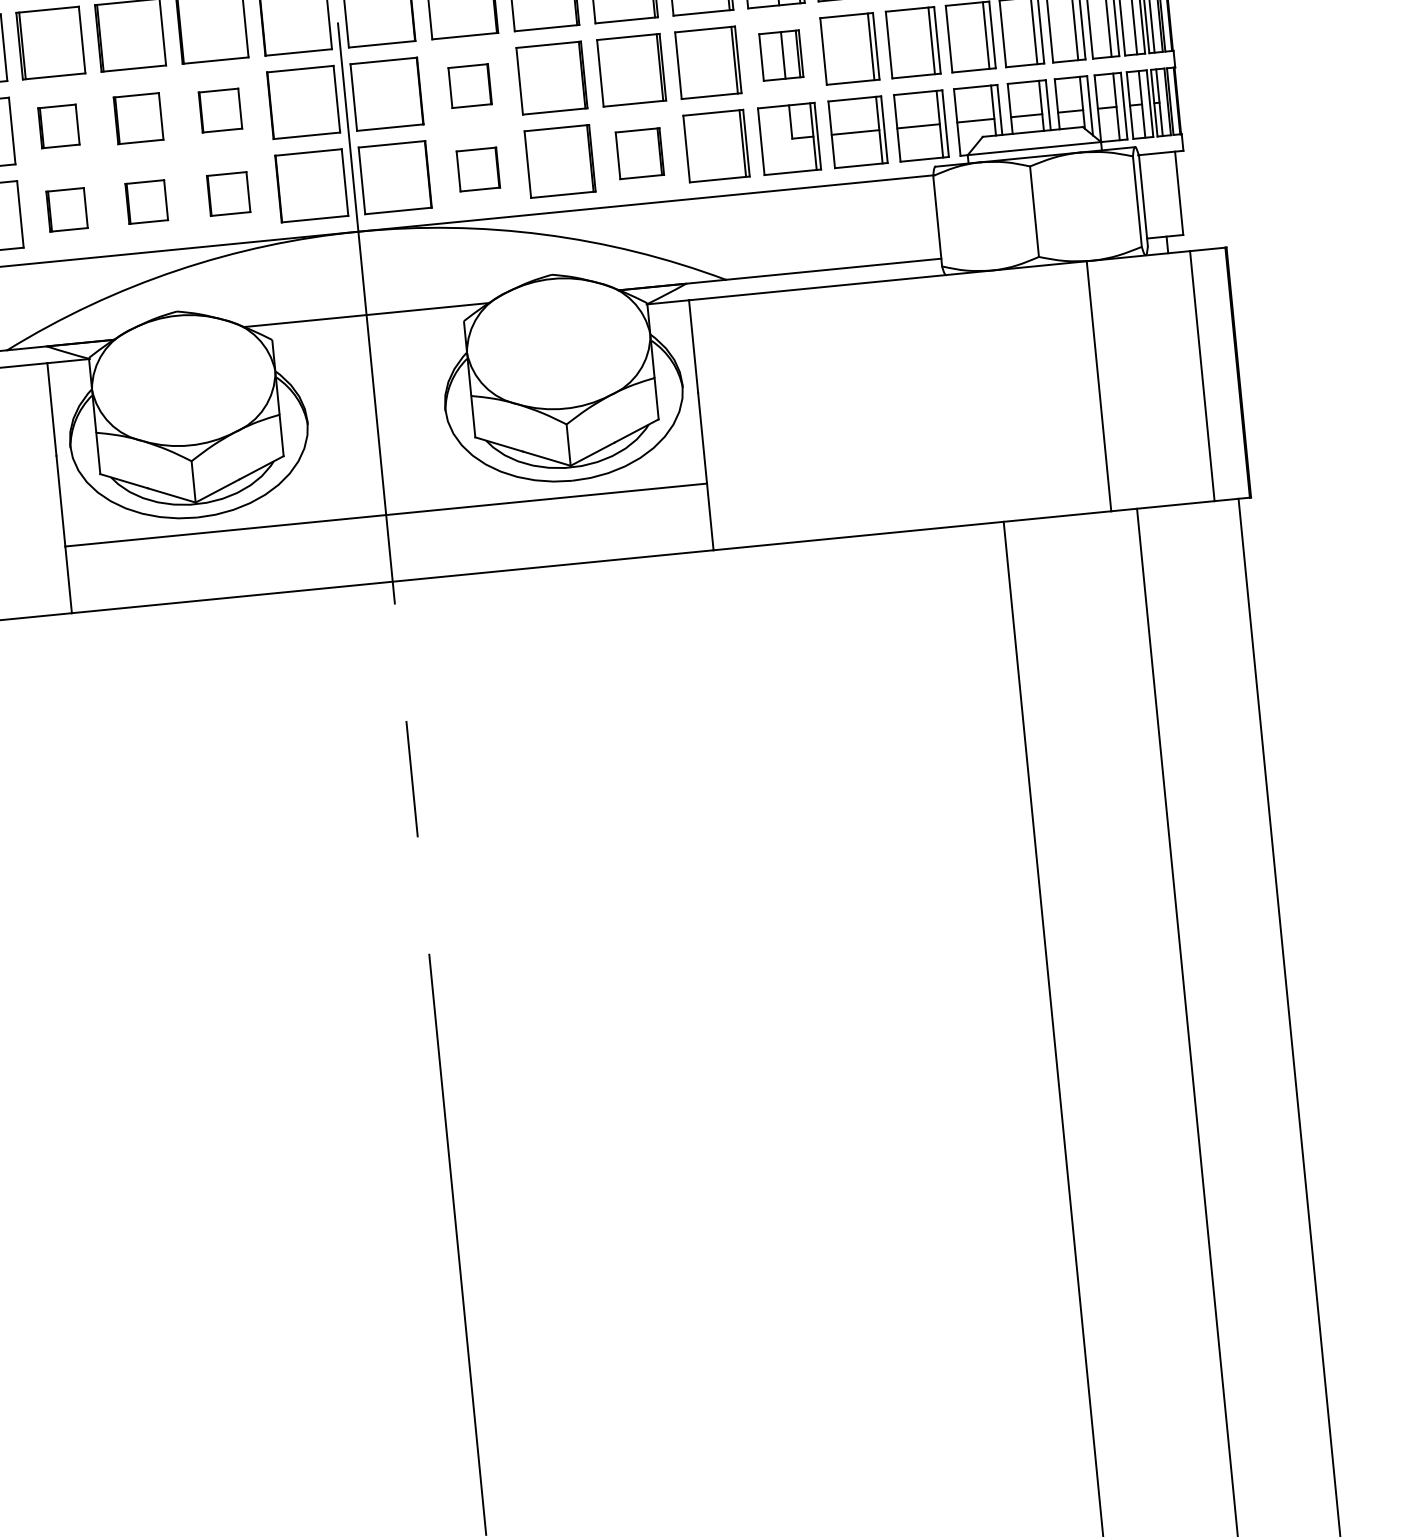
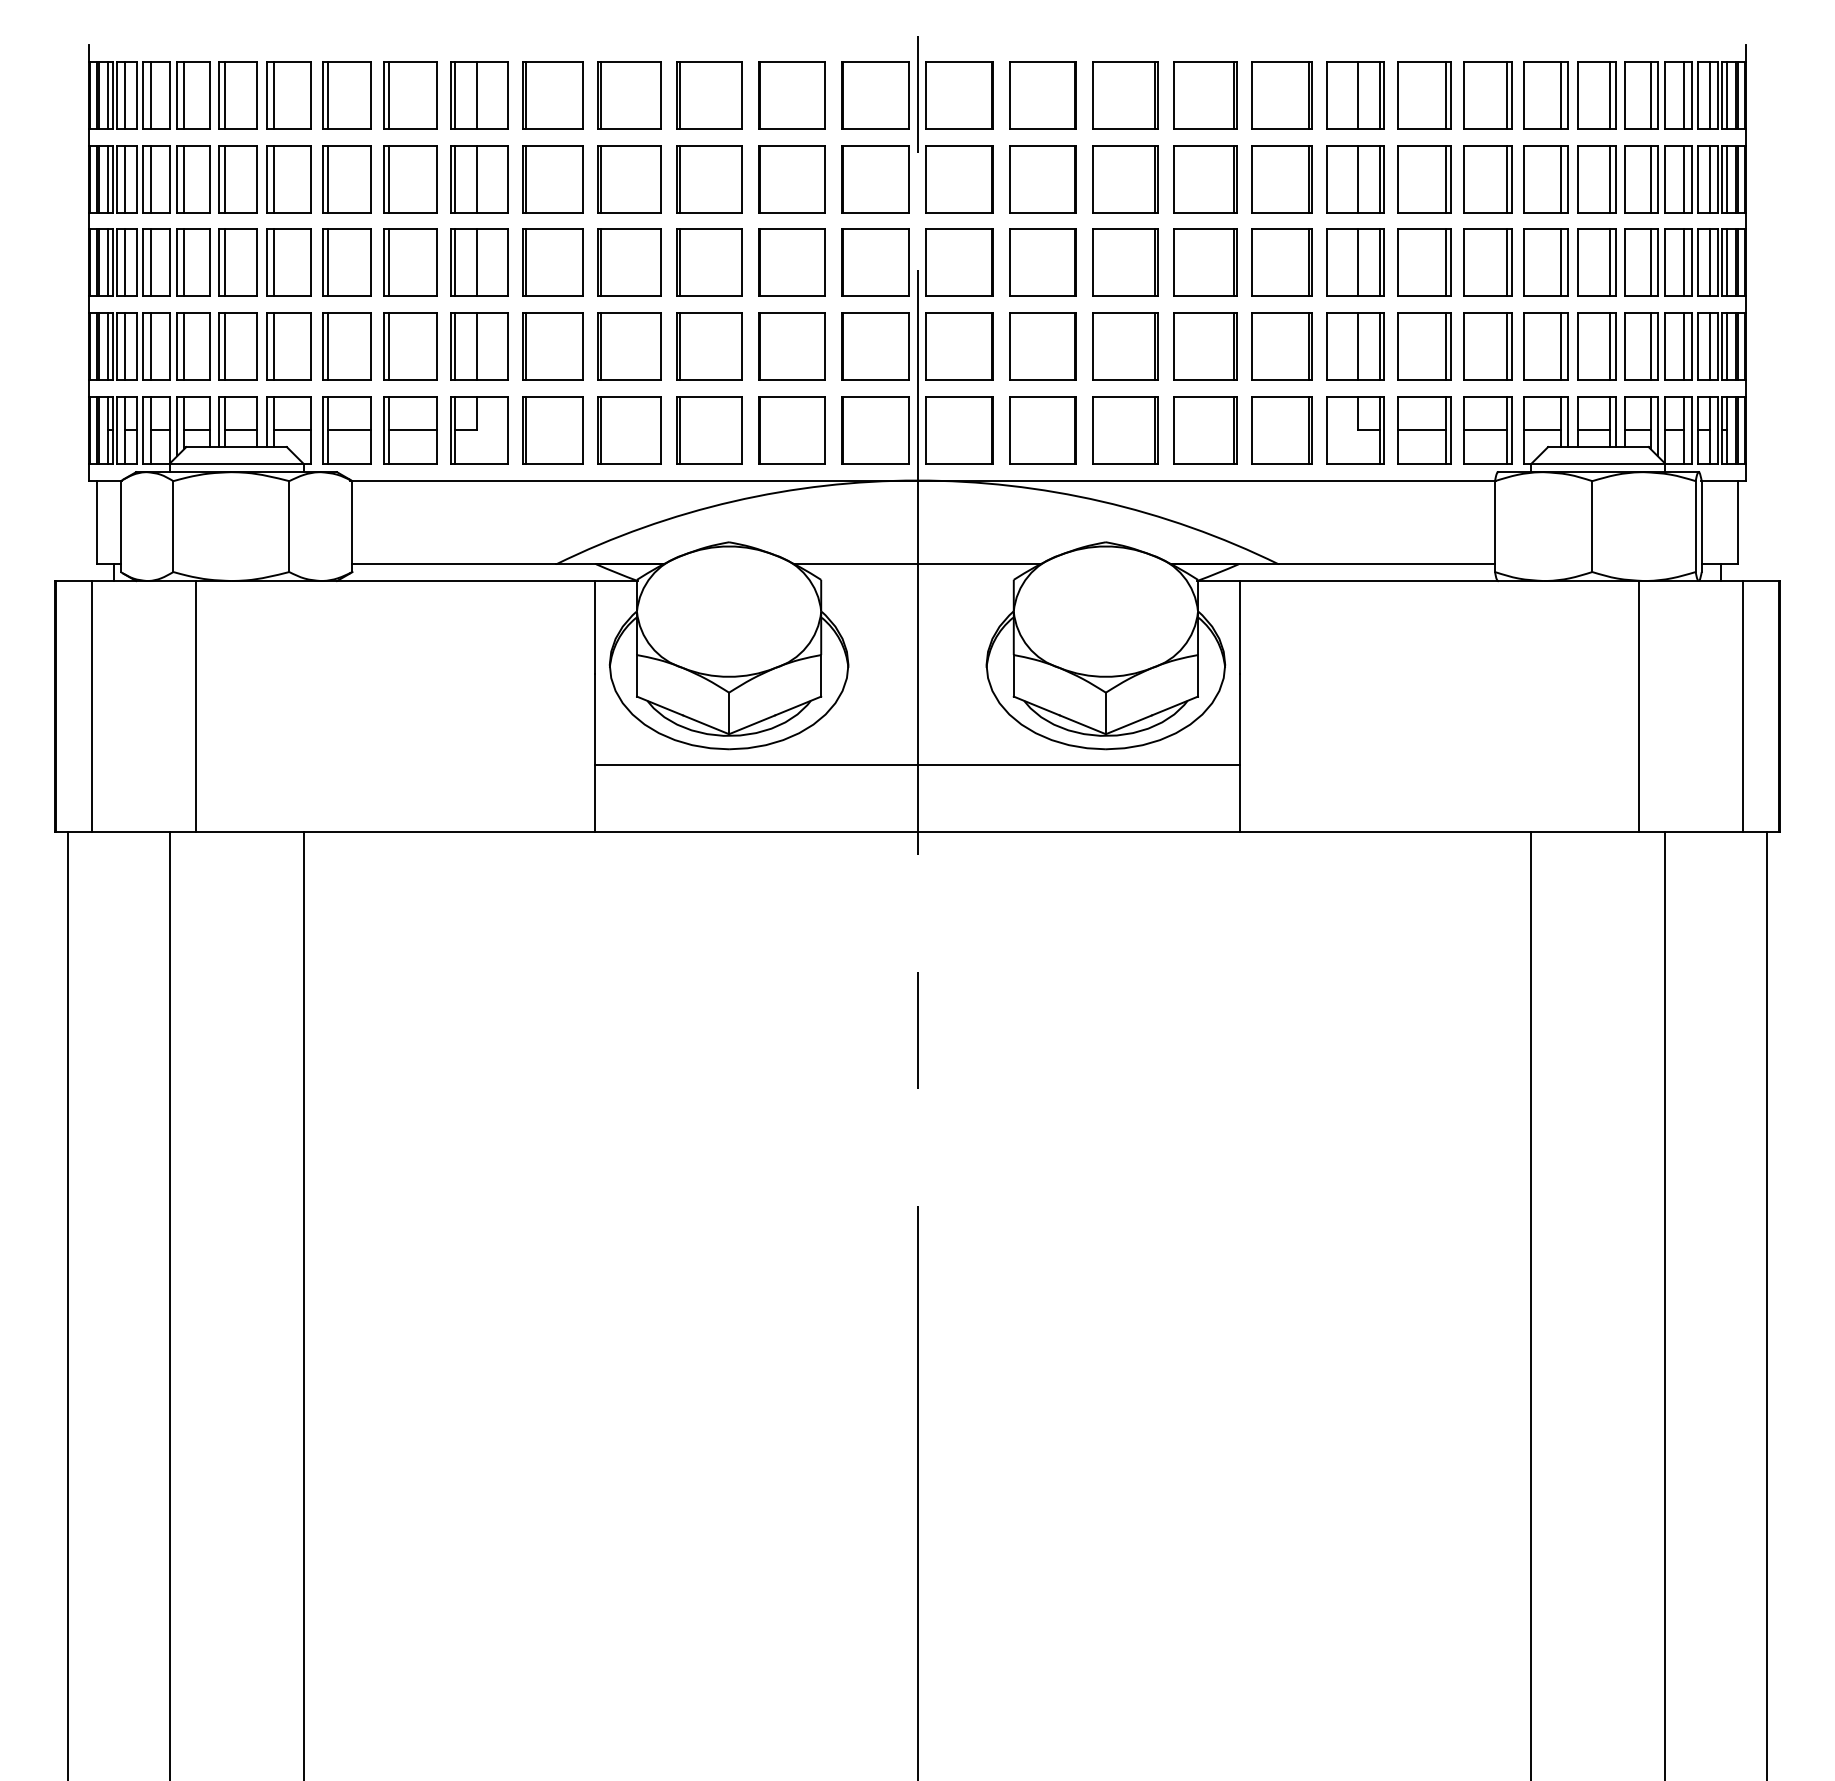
part: (781, 55) -> (1355, 346), size x1.43
part: (469, 86) -> (1042, 346), size x1.67
part: (219, 110) -> (791, 346), size x1.67
part: (138, 118) -> (709, 346), size x1.43
part: (58, 126) -> (629, 346), size x1.67
part: (640, 153) -> (1205, 430), size x1.43
part: (477, 169) -> (1042, 430), size x1.67
part: (228, 194) -> (791, 430), size x1.67
part: (146, 202) -> (709, 430), size x1.67
part: (66, 210) -> (629, 430), size x1.67

